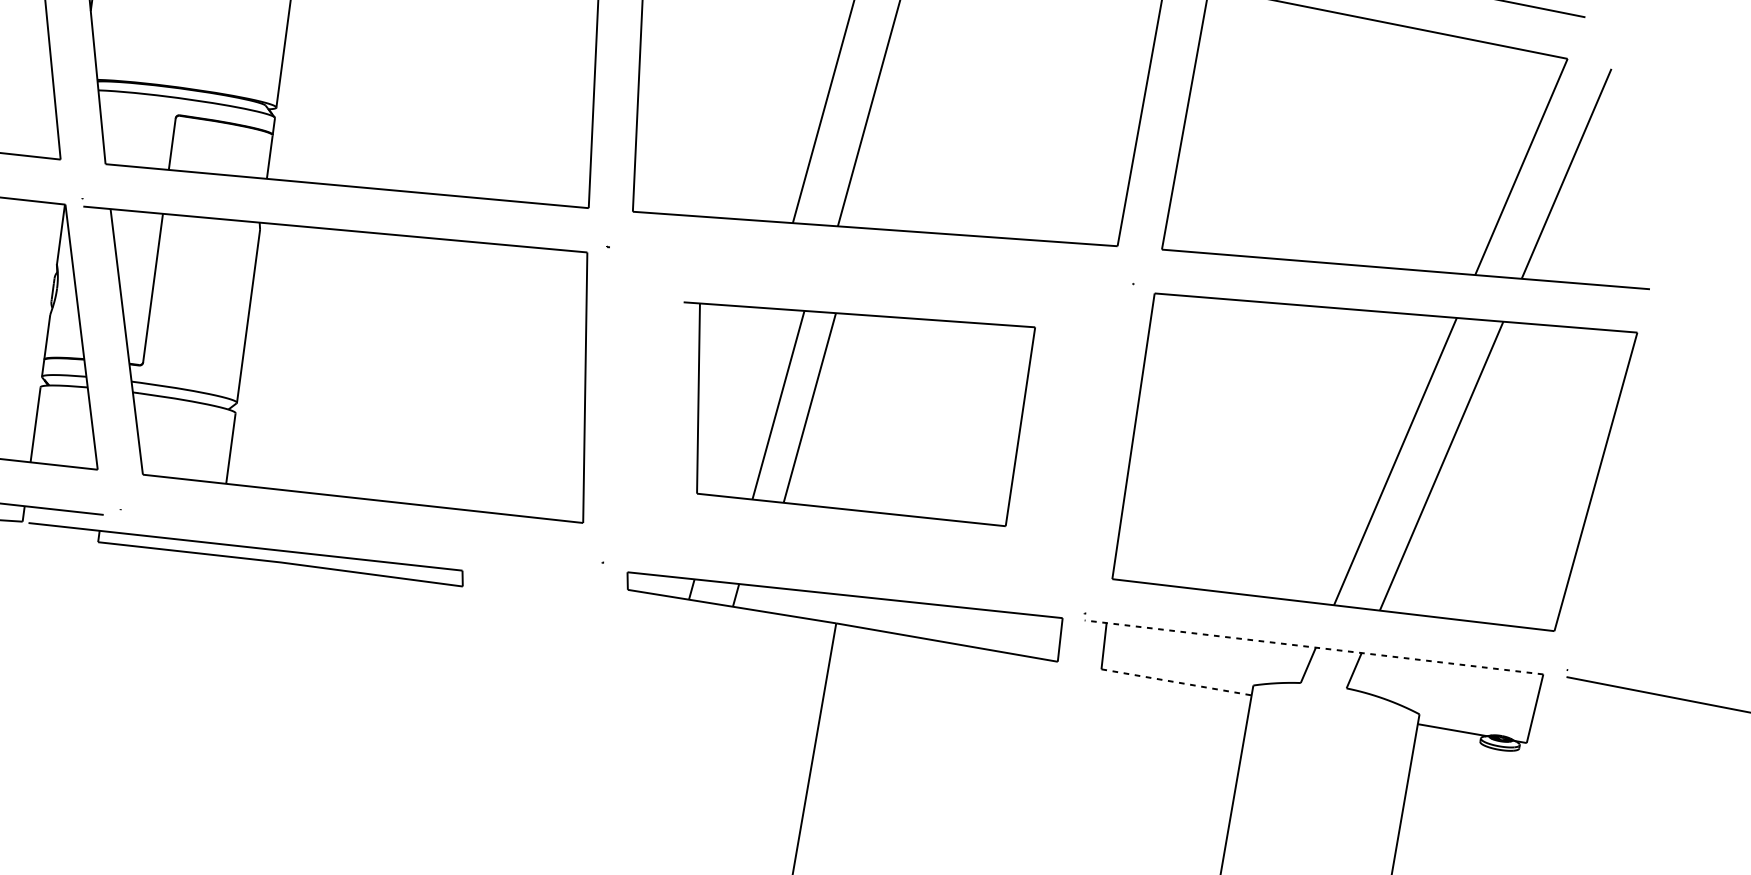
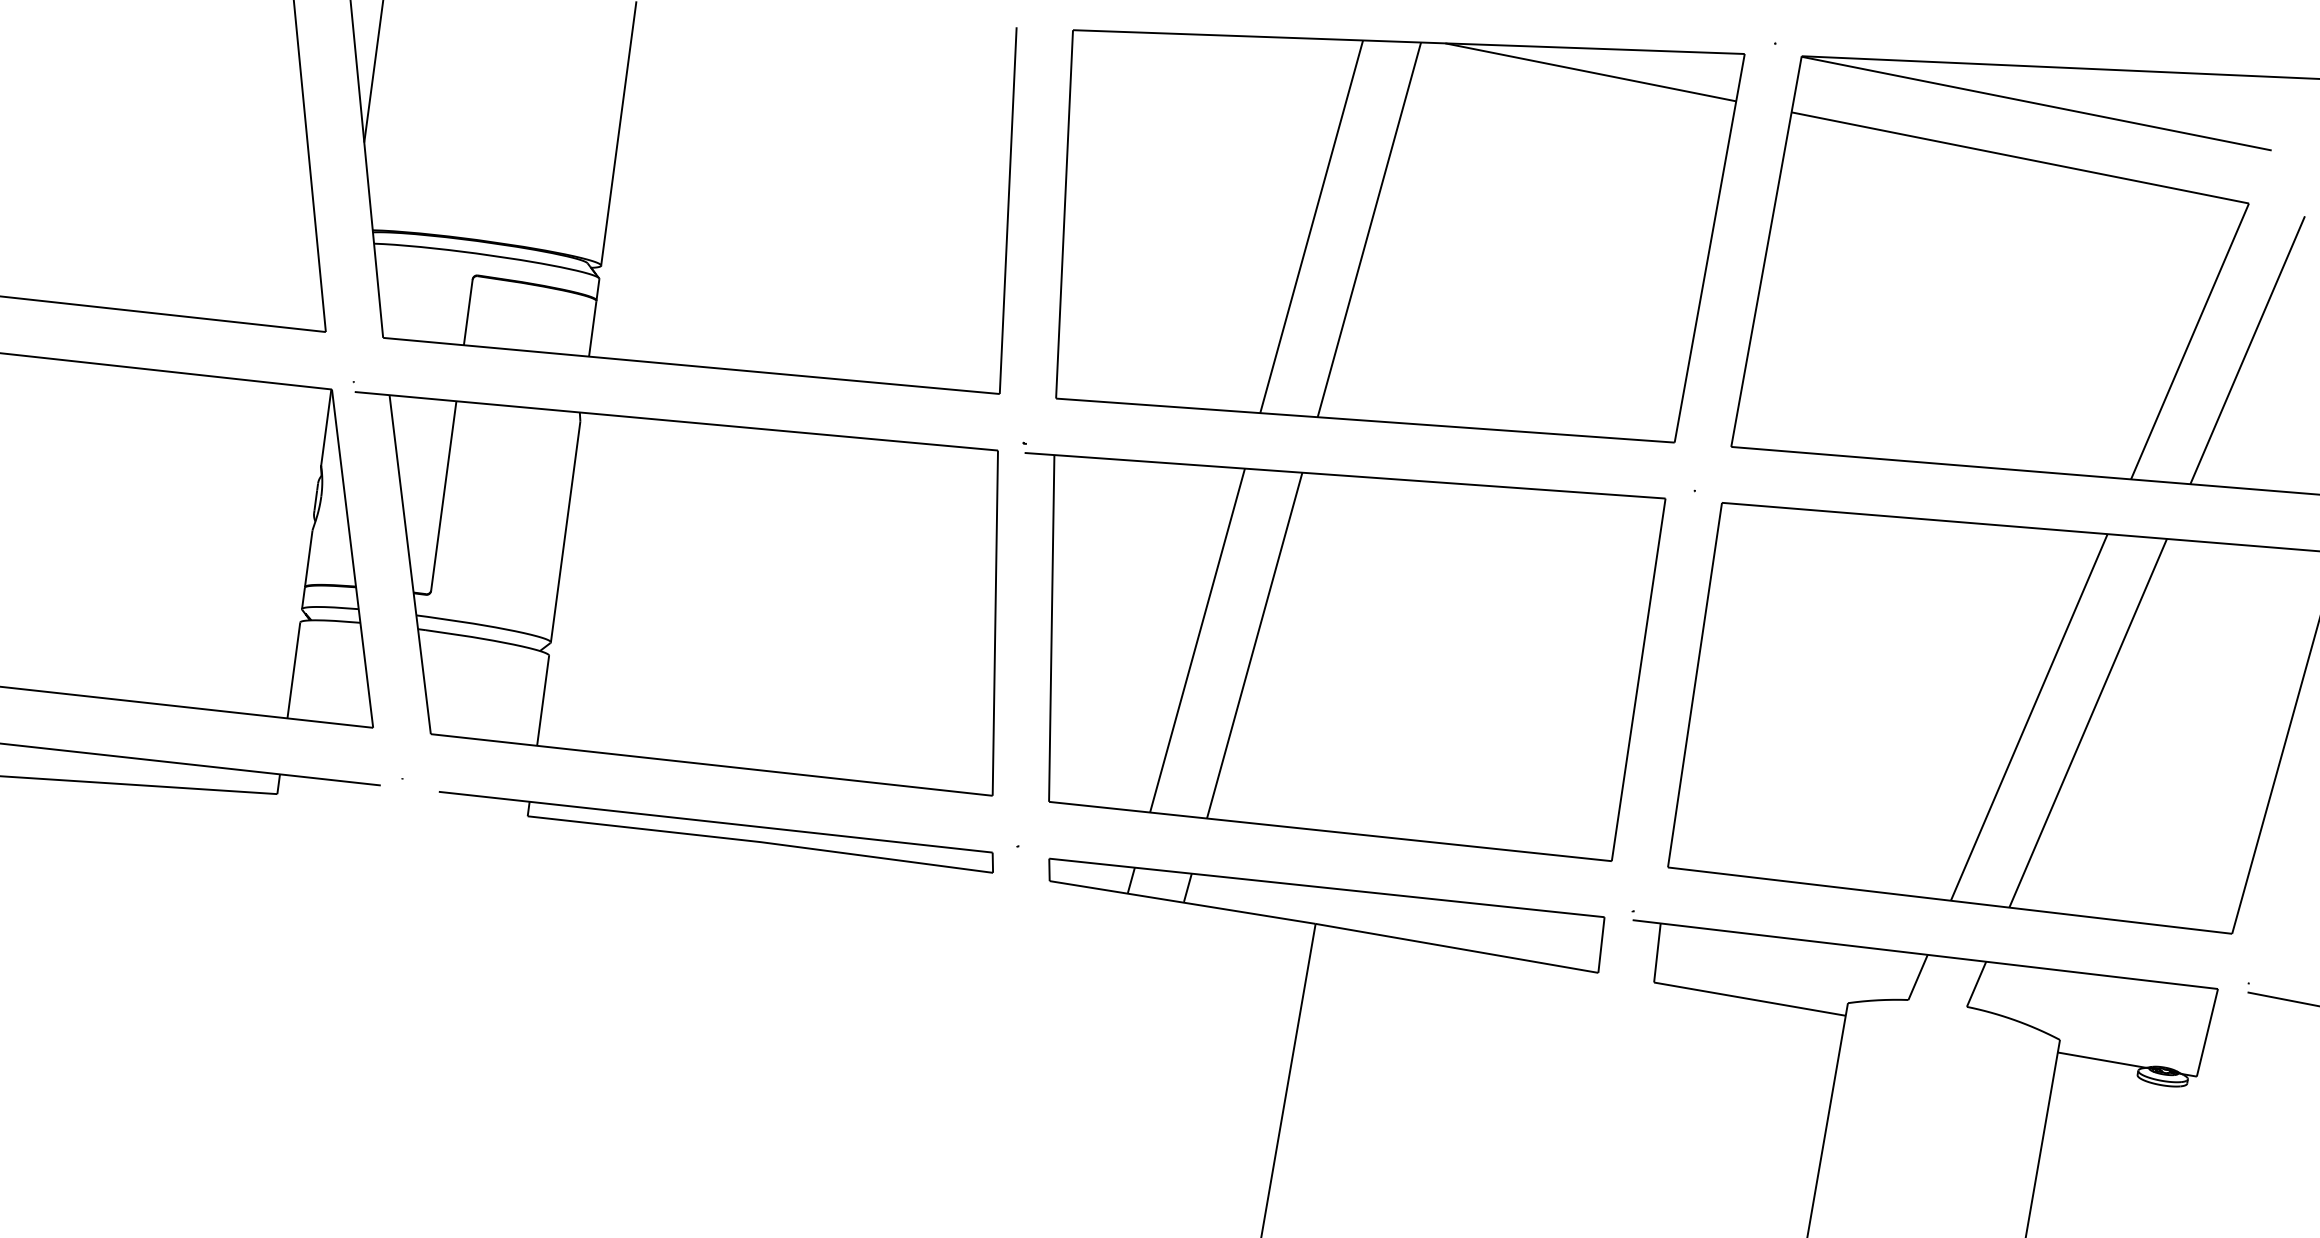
part: (859, 413) -> (1345, 656), size x1.43
part: (245, 554) -> (715, 832), moved
line: (1314, 647) -> (1925, 954), dashed -> solid
line: (1177, 682) -> (1750, 999), dashed -> solid

